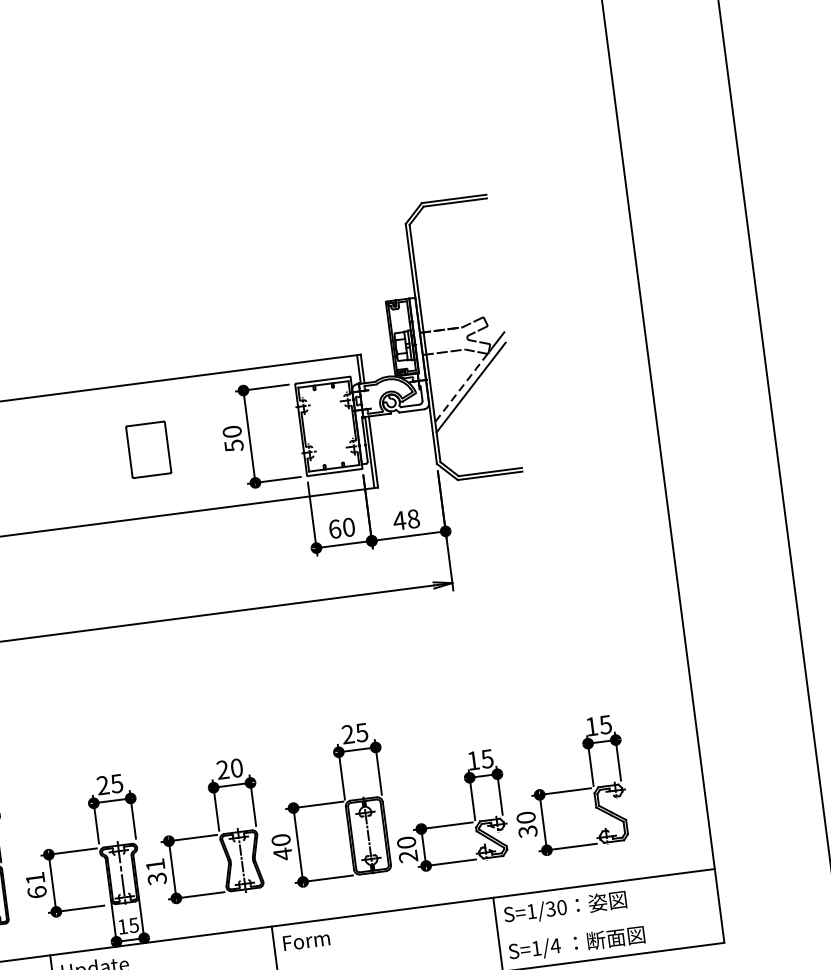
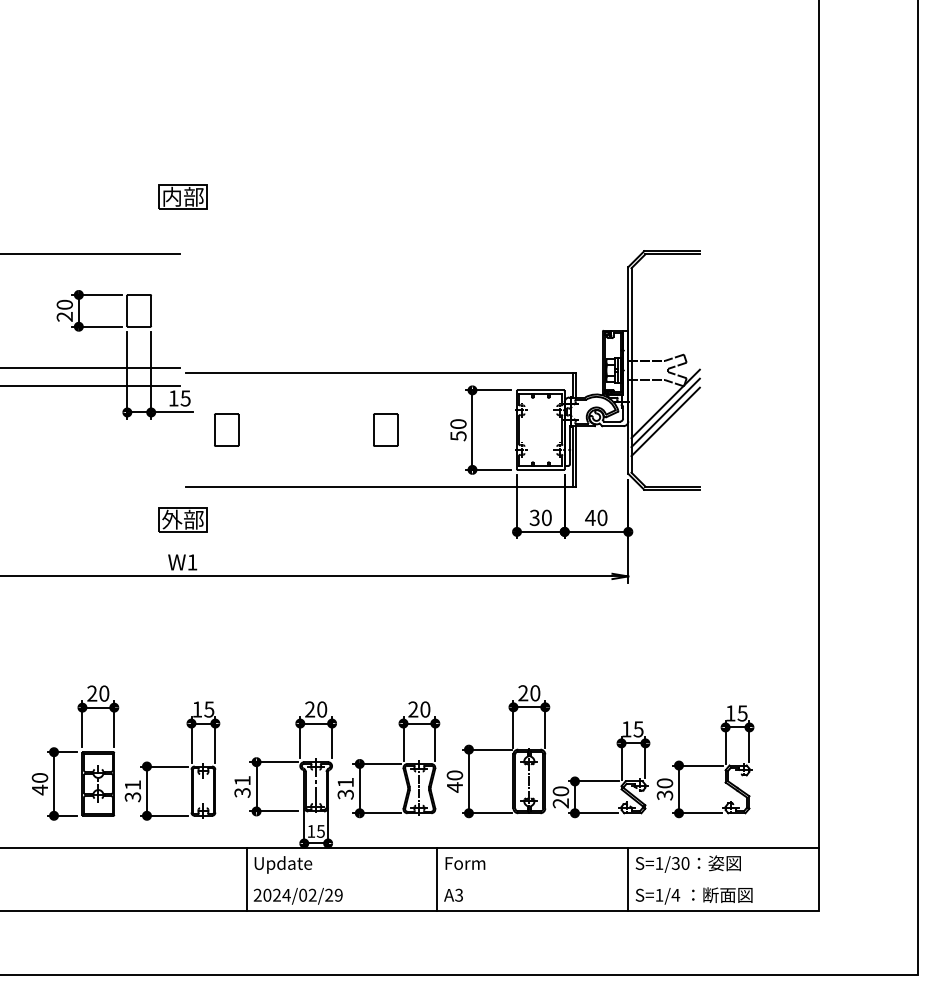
line: (461, 388) -> (657, 412), dashed -> solid
line: (472, 397) -> (665, 421), added
part: (148, 449) -> (385, 429), size x0.71
text: (413, 518) -> (602, 517), 48 -> 40
text: (334, 528) -> (534, 517), 60 -> 30
text: (362, 732) -> (535, 693), 25 -> 20
text: (117, 783) -> (322, 709), 25 -> 20
text: (37, 891) -> (242, 792), 61 -> 31

